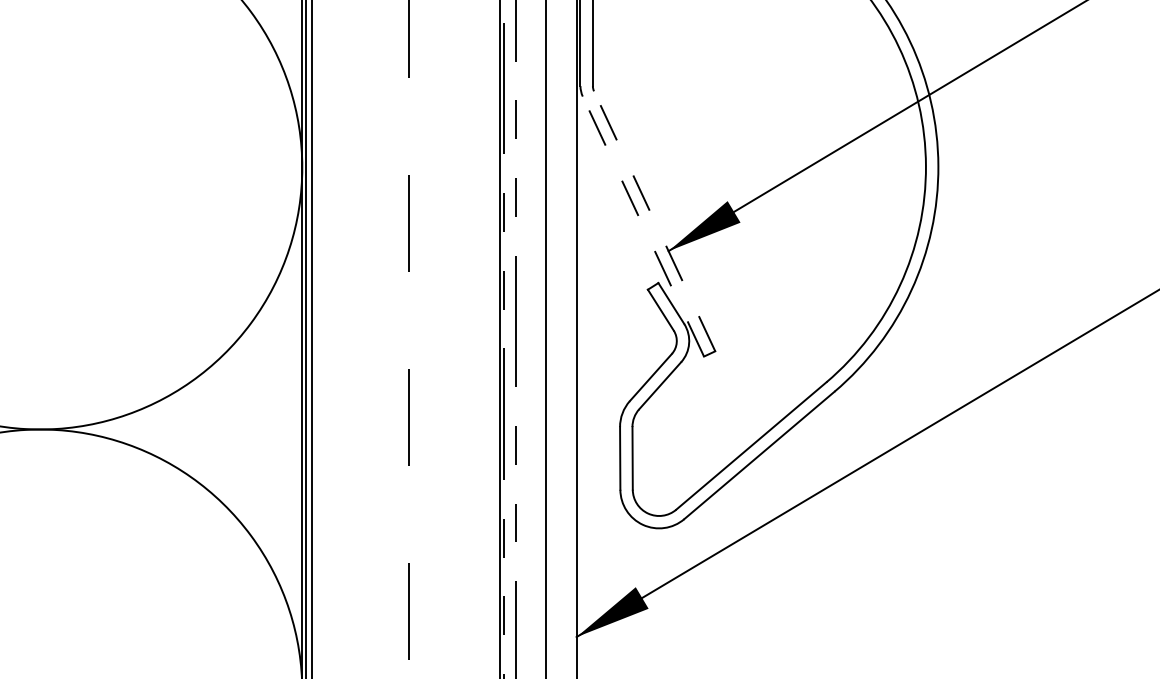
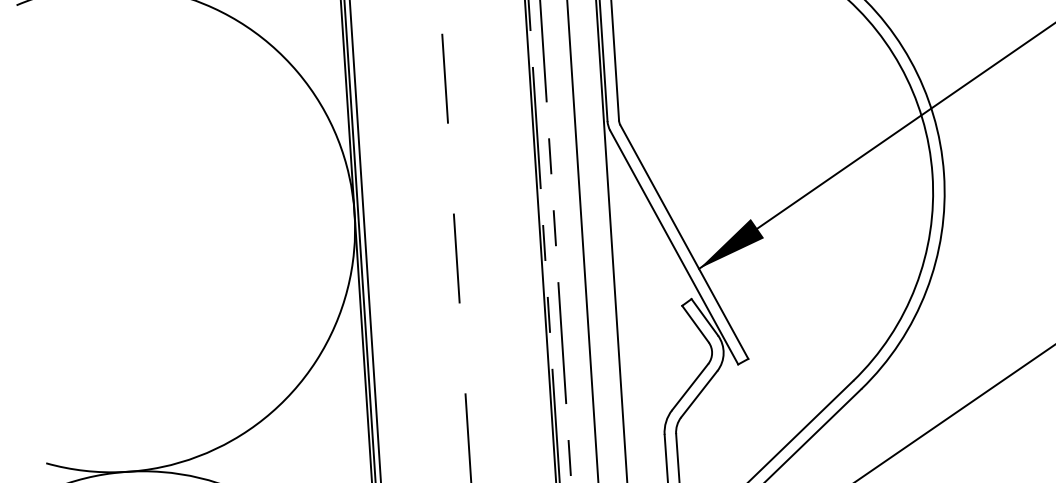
line: (654, 220) -> (684, 241), dashed -> solid
line: (643, 226) -> (674, 247), dashed -> solid

